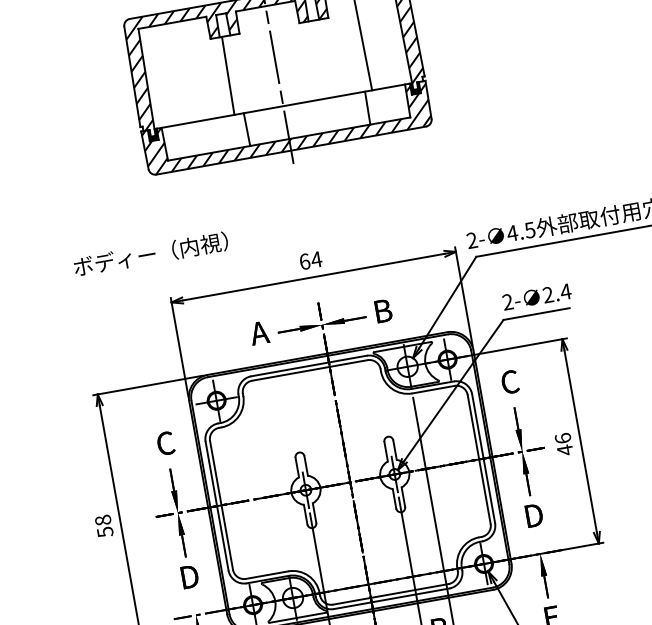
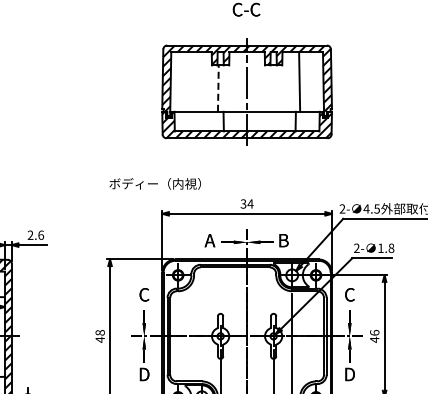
line: (228, 75) -> (218, 88), solid -> dashed
text: (304, 260) -> (243, 203), 64 -> 34
text: (557, 293) -> (386, 248), 2.4 -> 1.8
text: (103, 531) -> (99, 339), 58 -> 48

